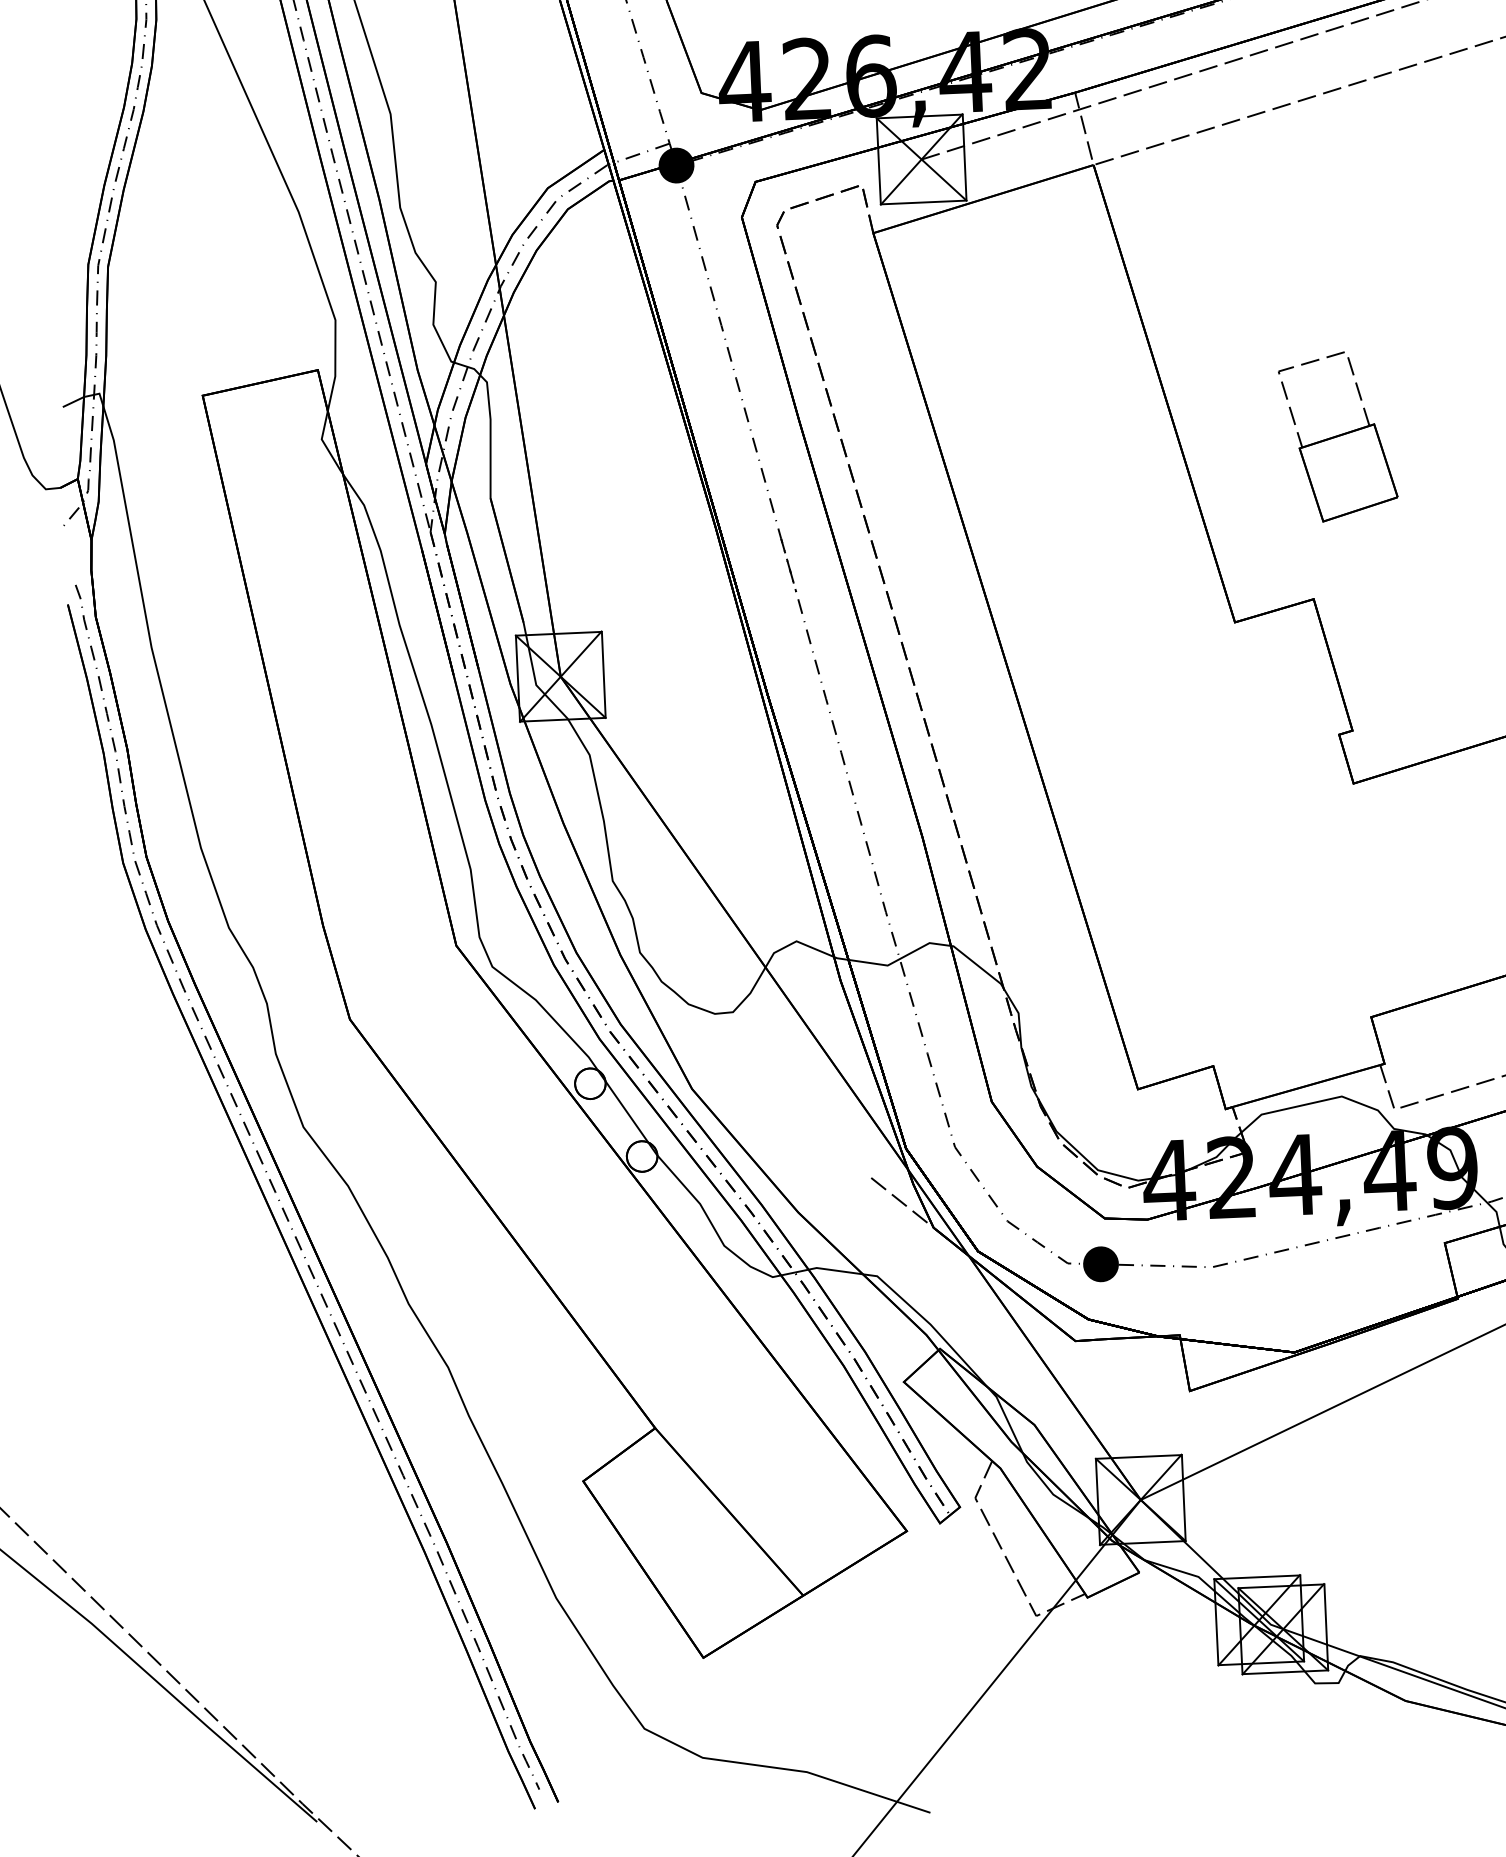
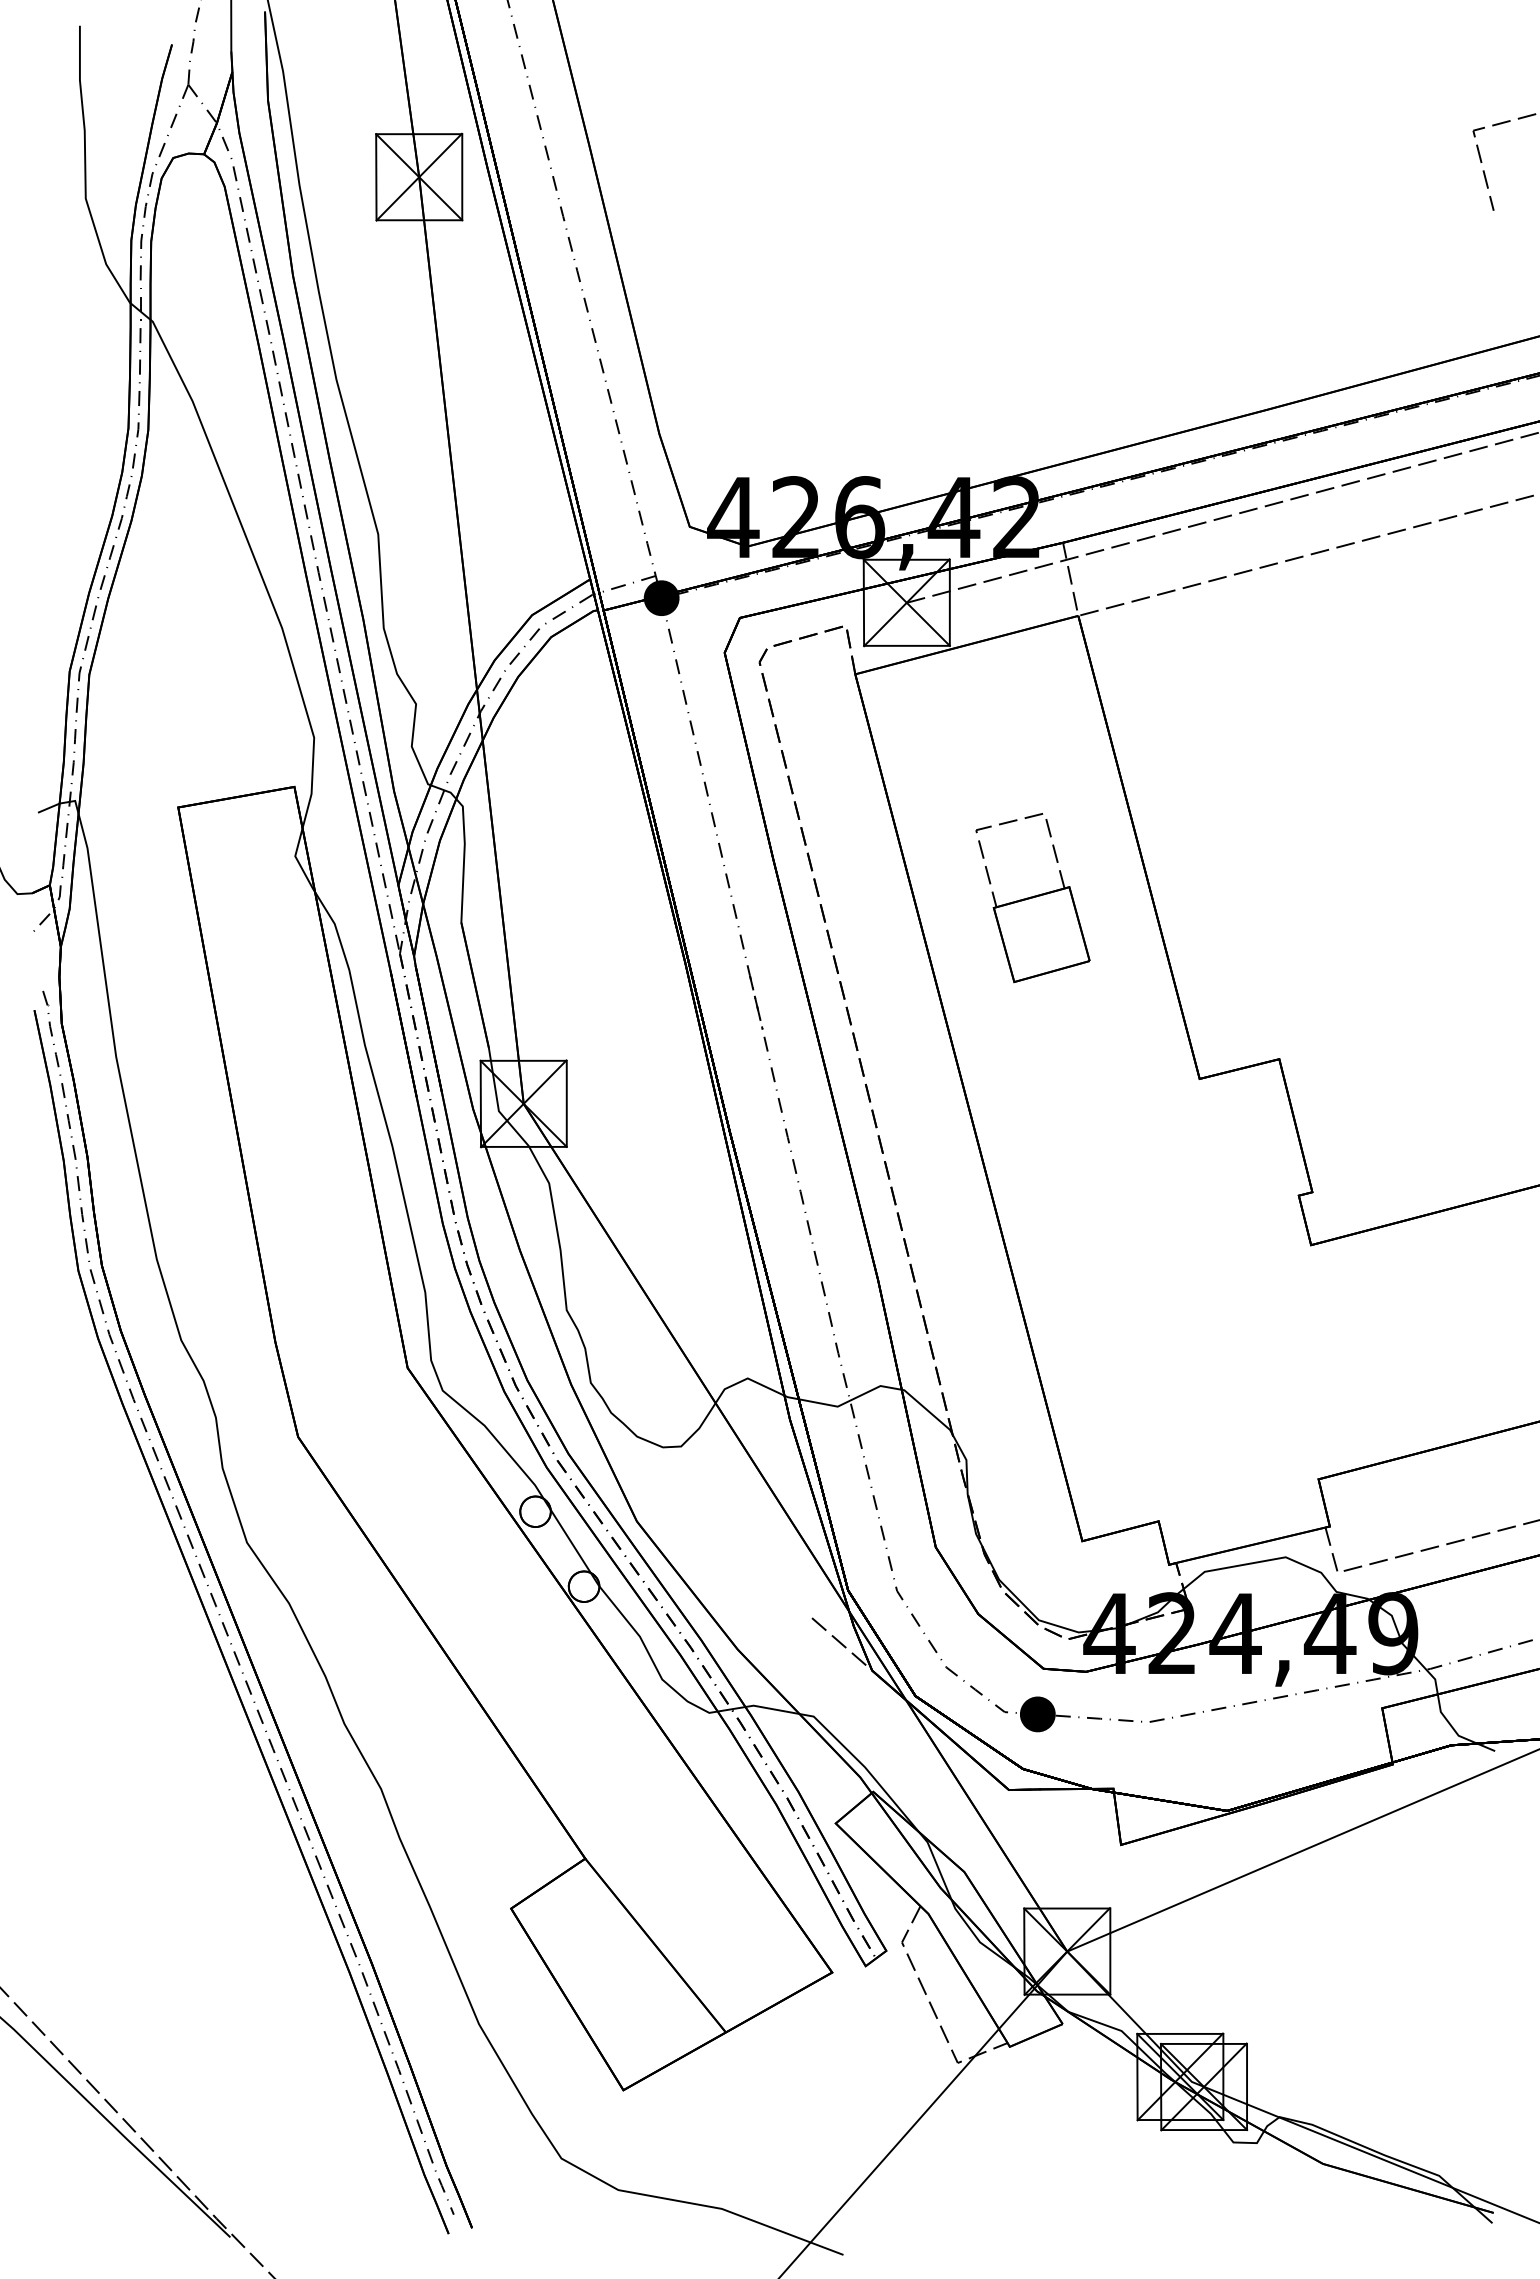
part: (1337, 437) -> (1032, 898), moved

